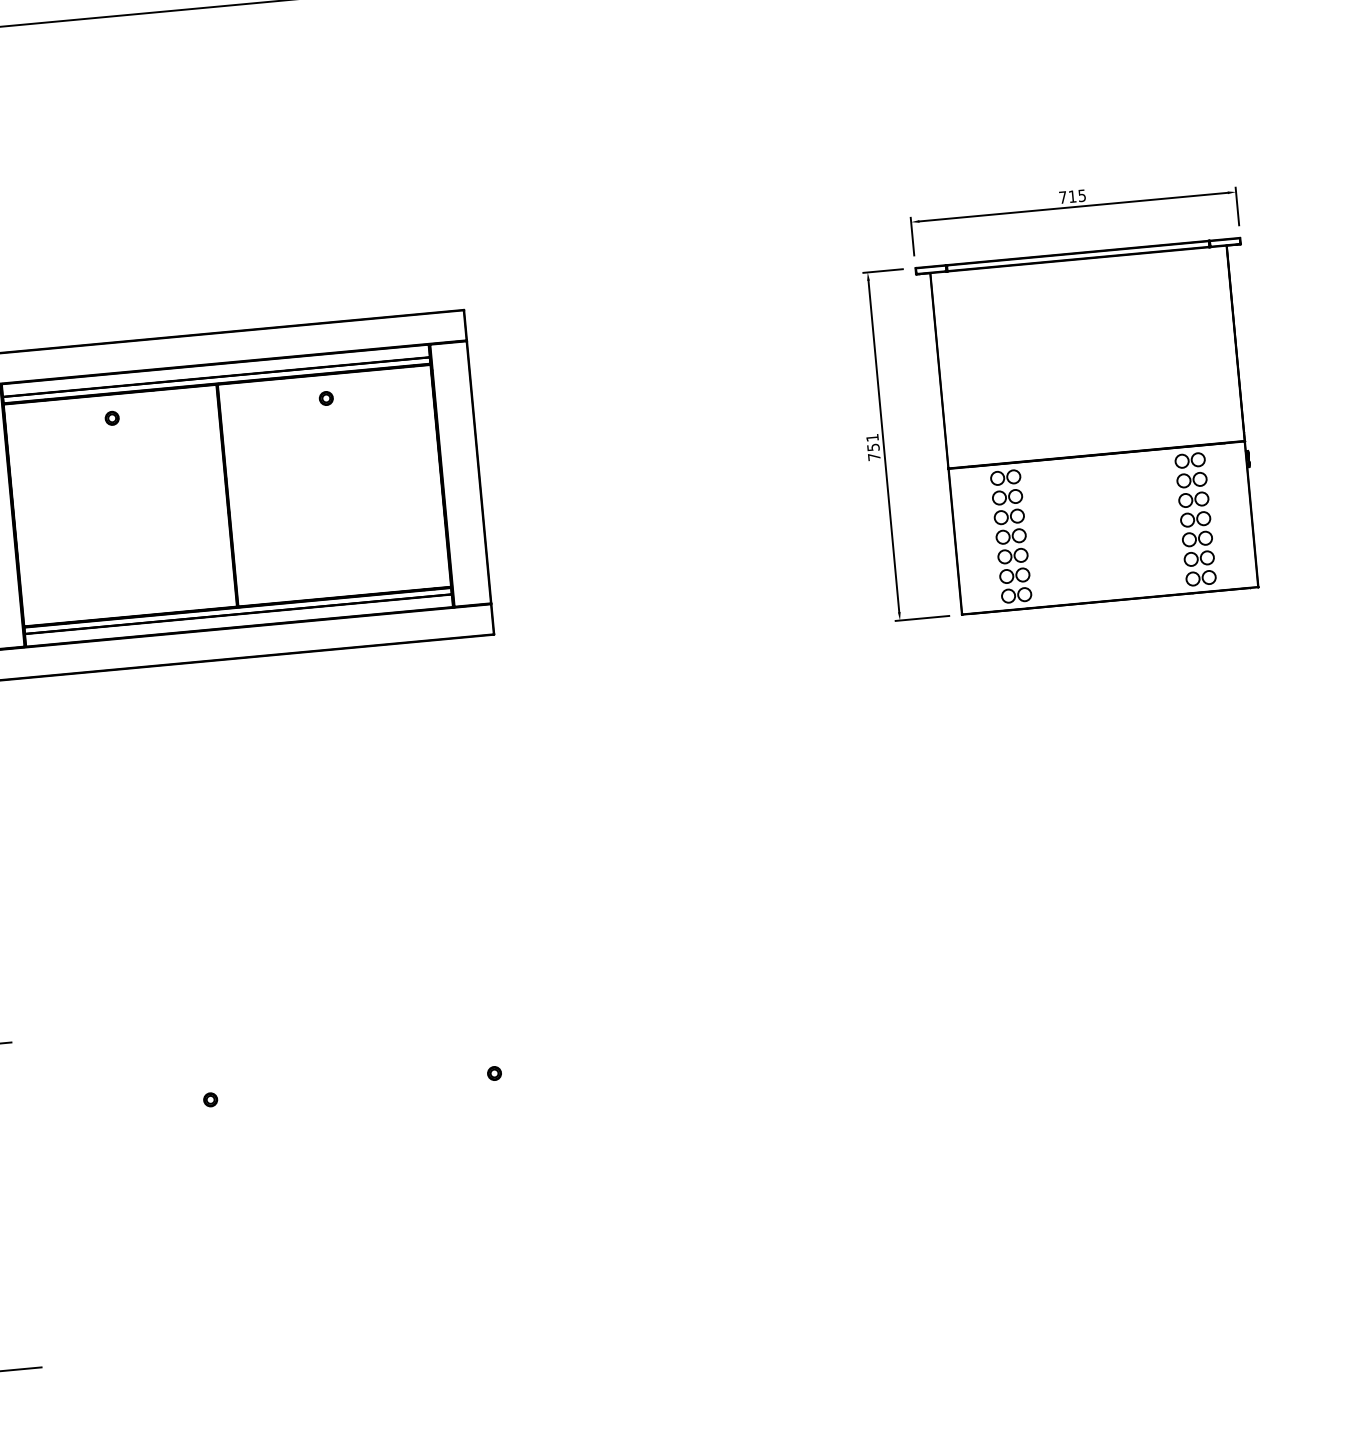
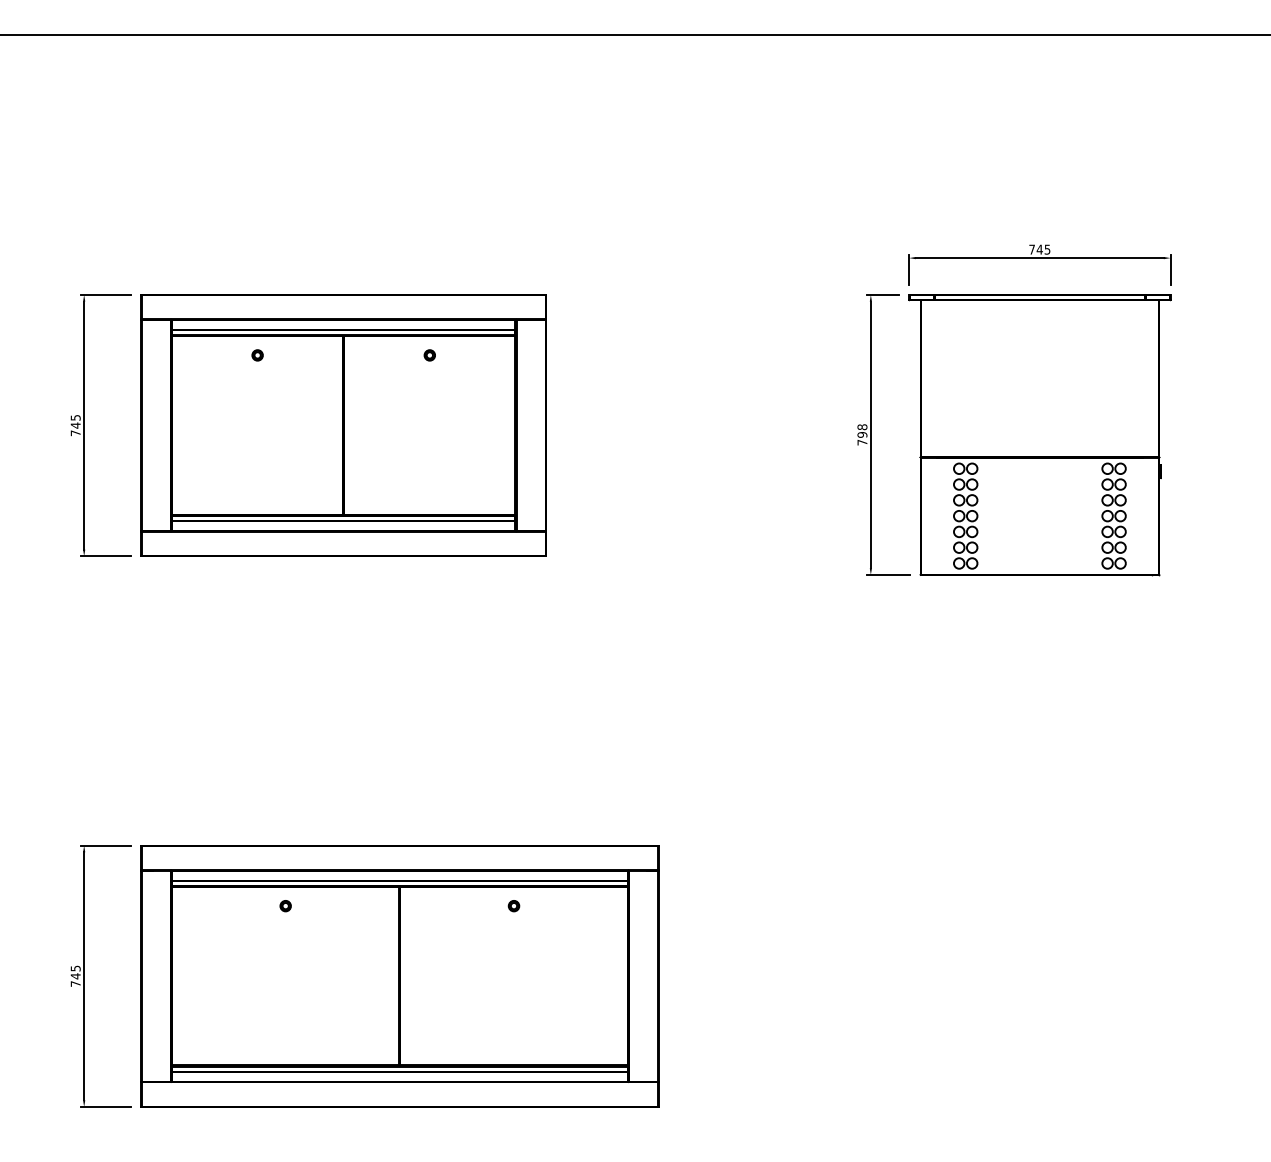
text: (1072, 196) -> (1039, 249), 715 -> 745
text: (872, 441) -> (862, 430), 751 -> 798
part: (360, 1174) -> (399, 976), added

